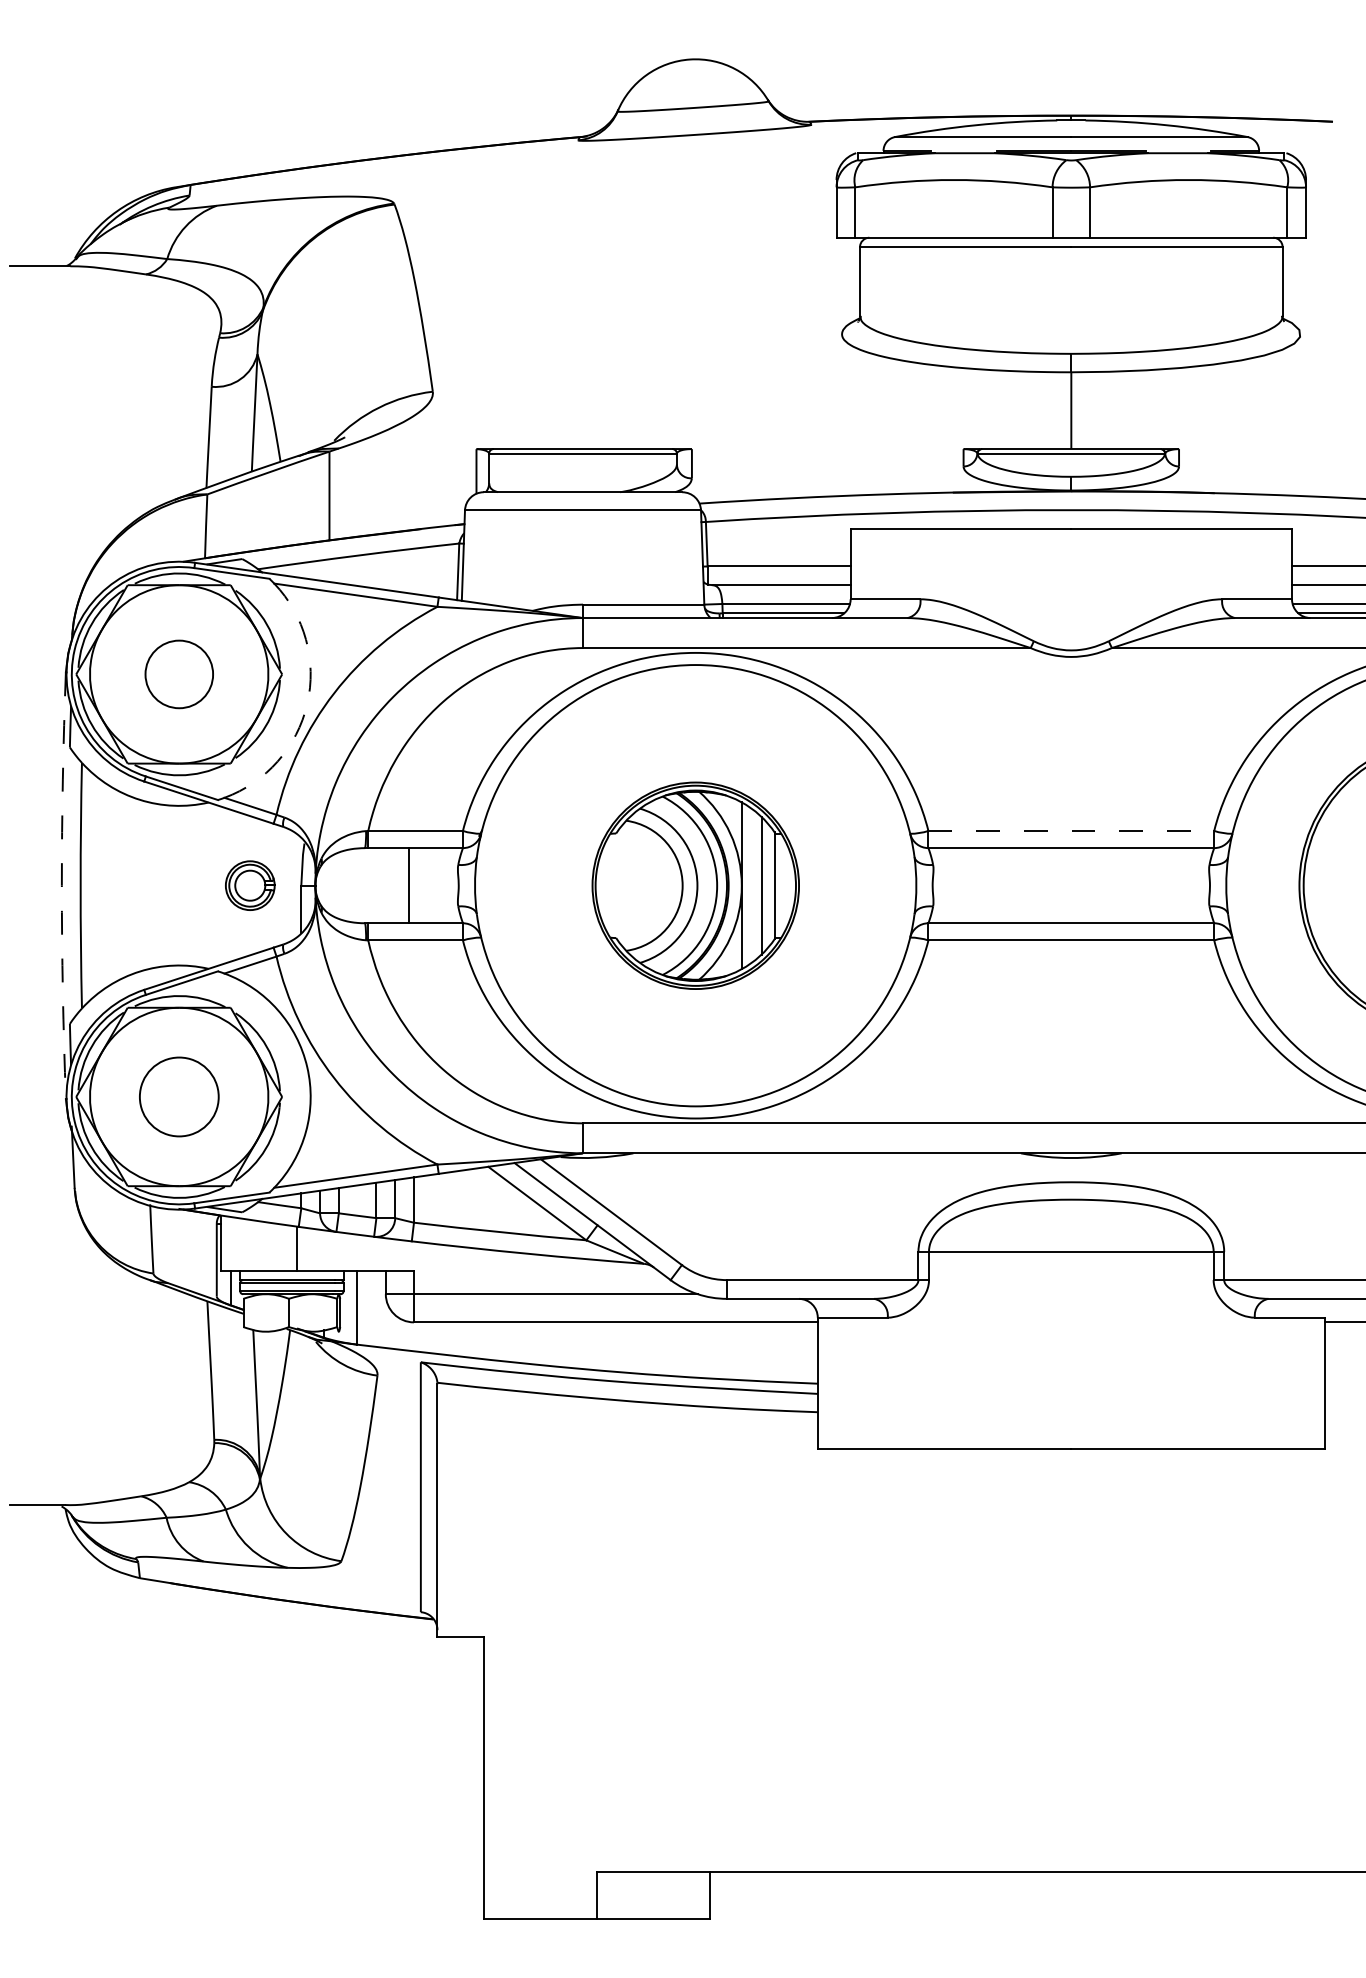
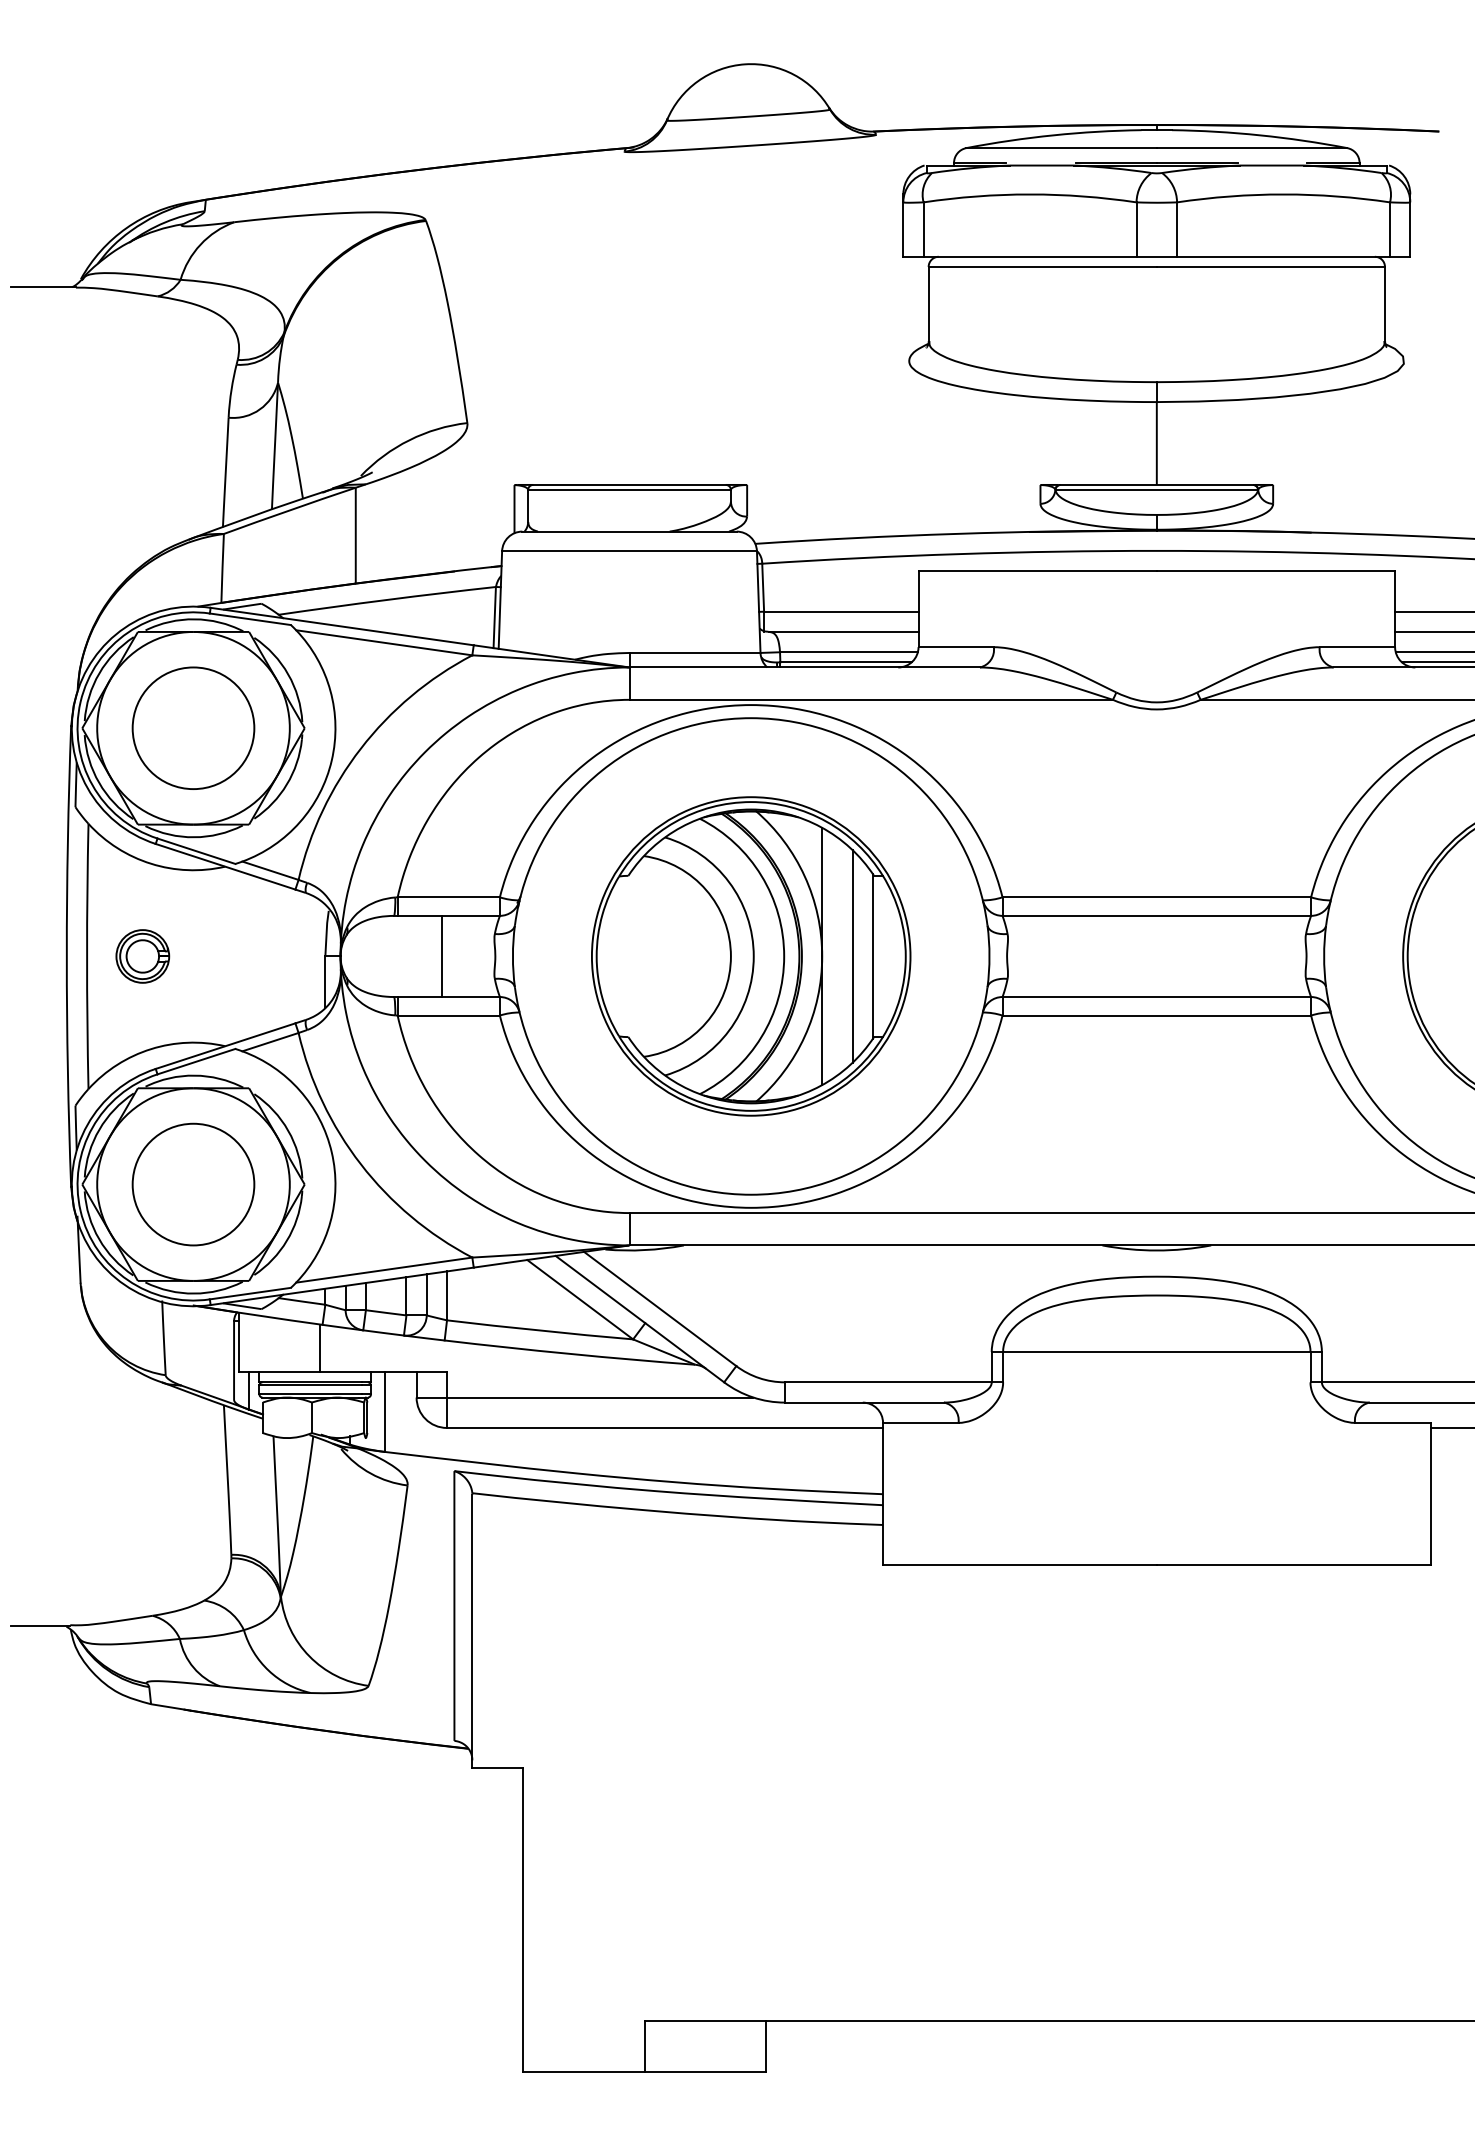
circle: (179, 674) -> (193, 728), size x1.67
arc: (307, 704) -> (332, 760), dashed -> solid
line: (1071, 830) -> (1157, 896), dashed -> solid
arc: (61, 885) -> (66, 956), dashed -> solid
part: (250, 885) -> (143, 956), moved
part: (695, 885) -> (750, 956), size x1.43
circle: (179, 1096) -> (193, 1184), size x1.43

